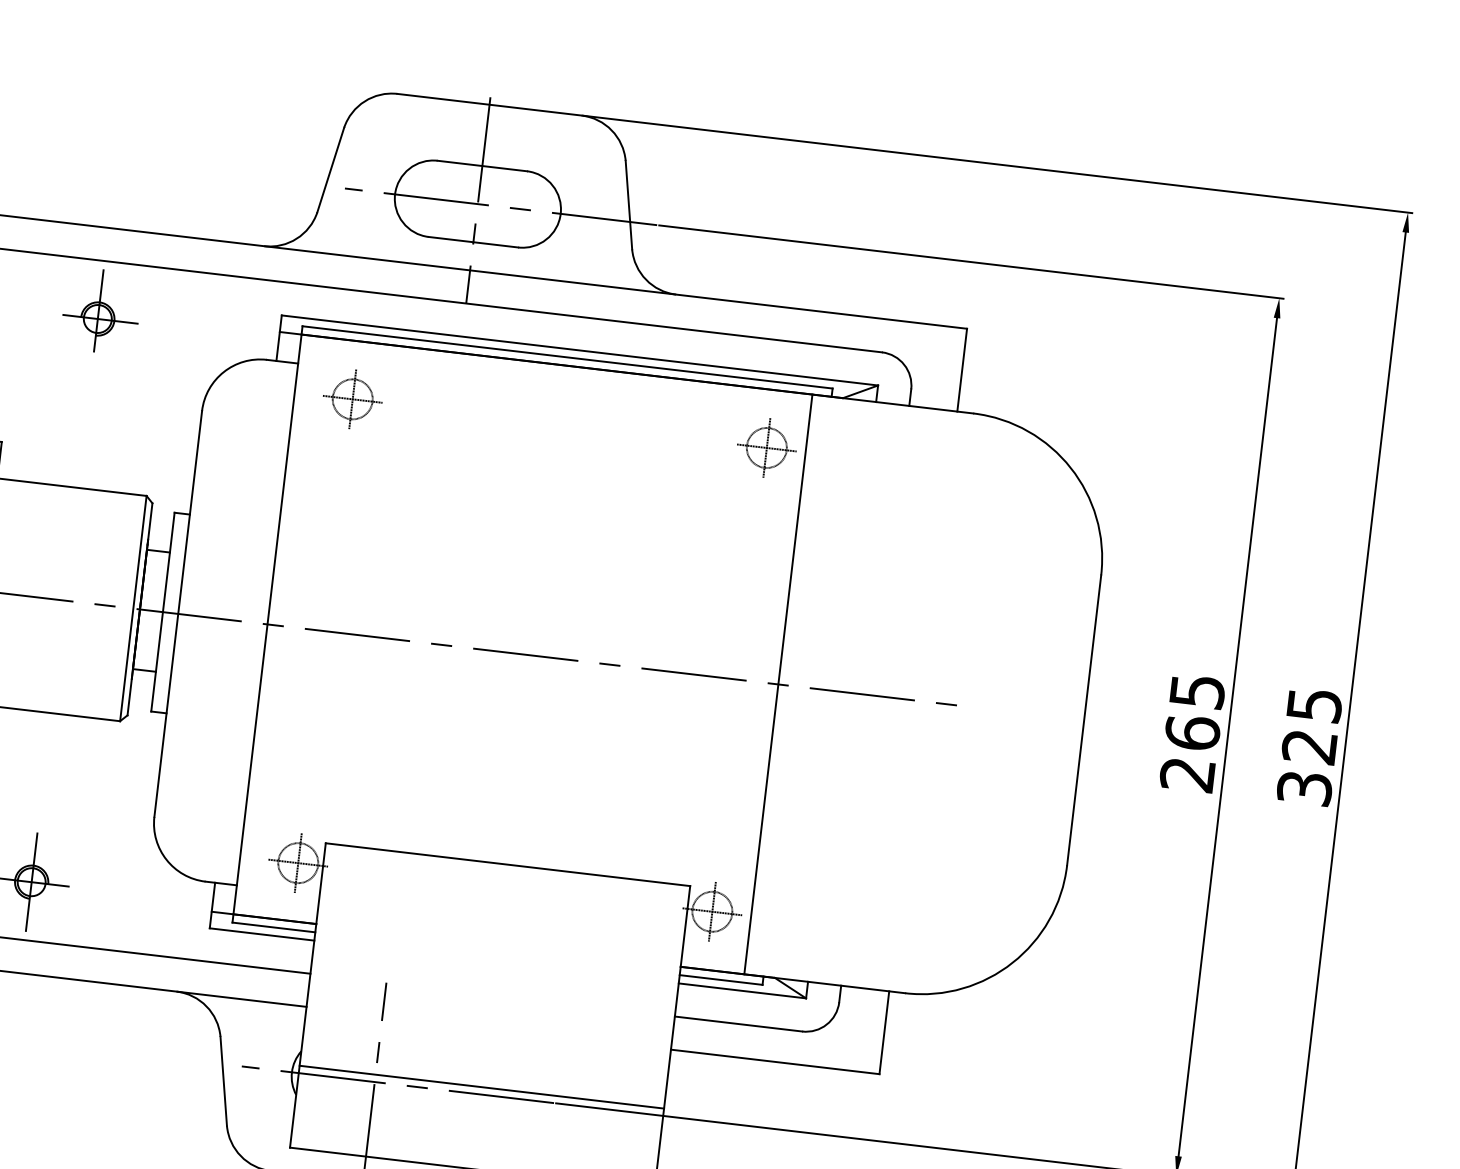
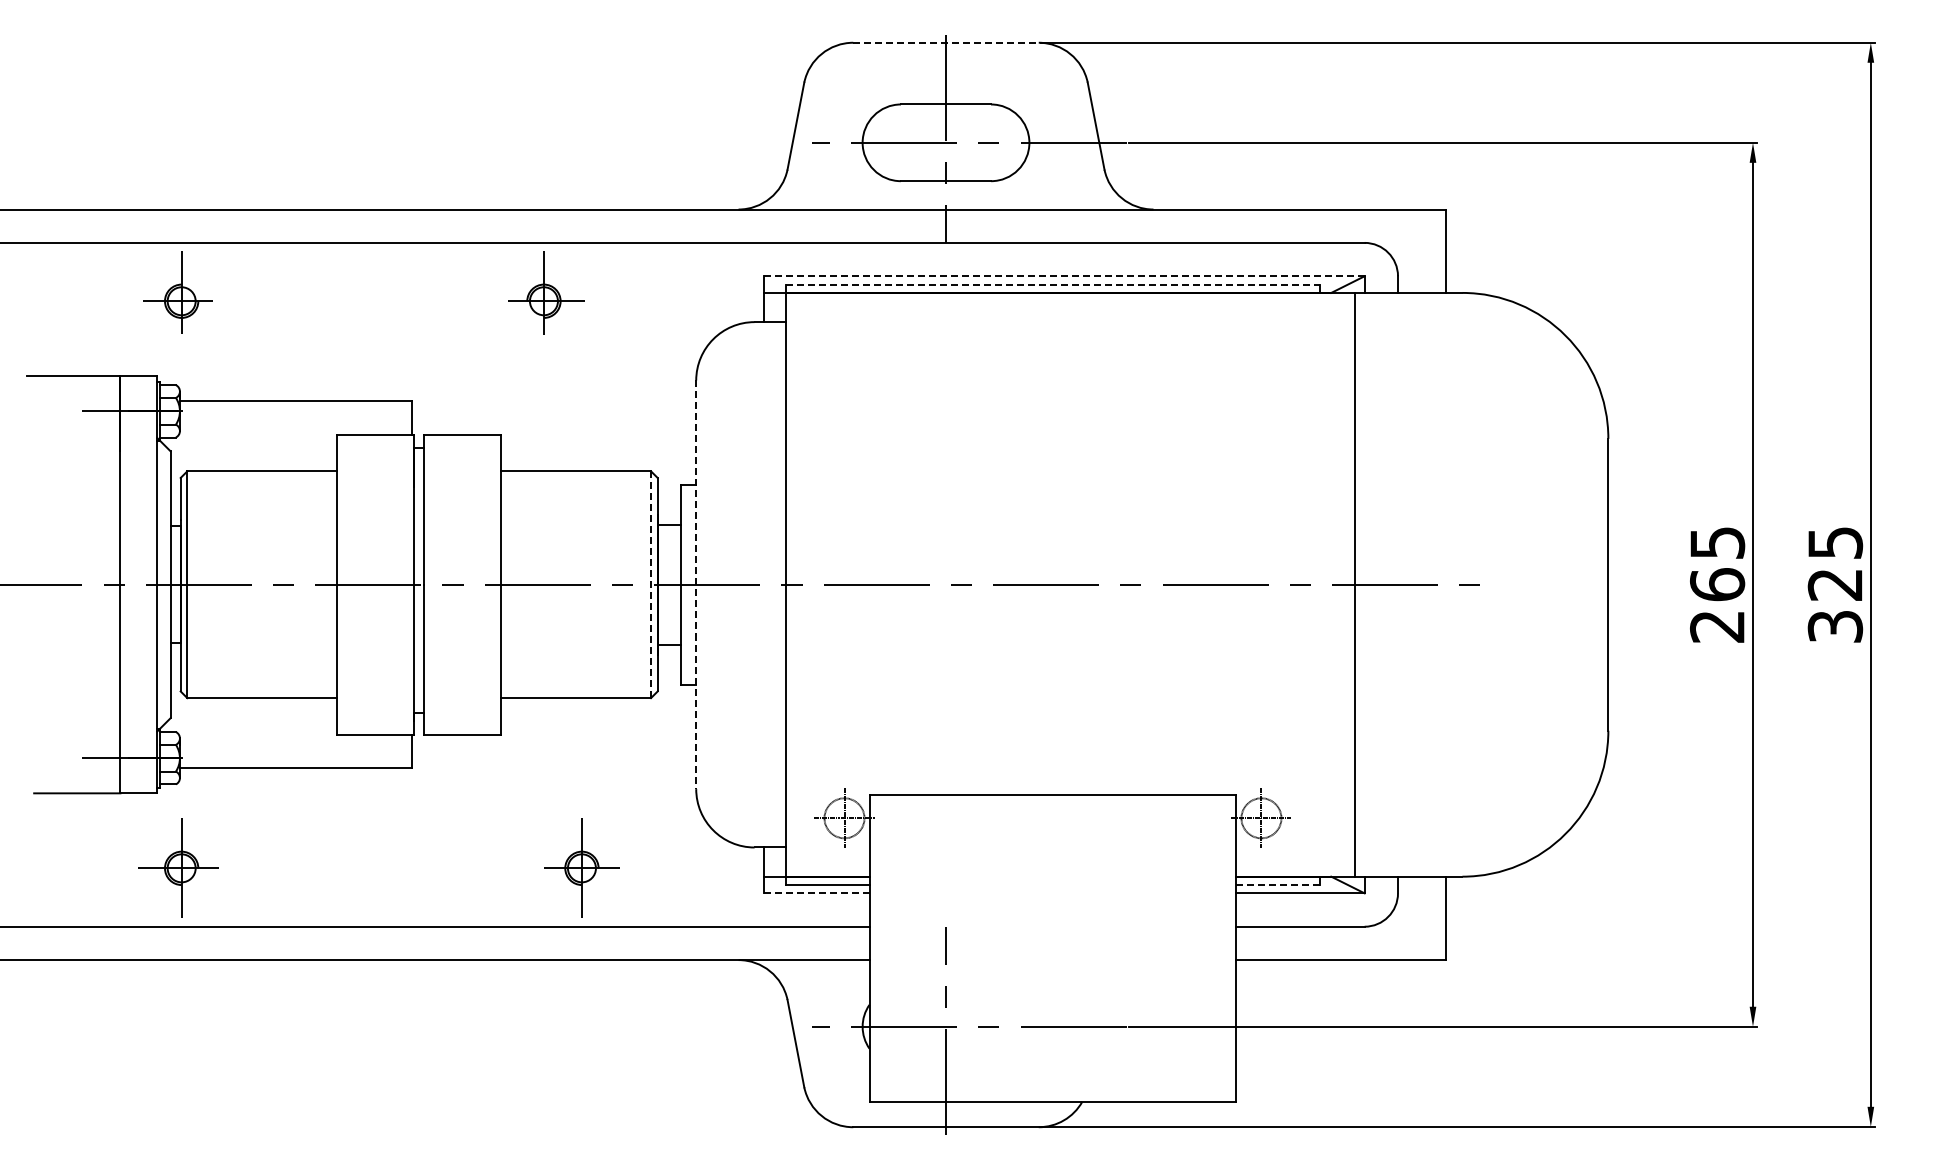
line: (490, 104) -> (946, 42), solid -> dashed
part: (101, 310) -> (546, 292), moved
line: (579, 350) -> (1064, 276), solid -> dashed
line: (567, 357) -> (1052, 284), solid -> dashed
part: (352, 398) -> (844, 350), removed
part: (766, 447) -> (1260, 350), removed
line: (133, 609) -> (651, 585), solid -> dashed
line: (178, 614) -> (696, 585), solid -> dashed
line: (778, 684) -> (1355, 584), moved
line: (261, 934) -> (816, 893), solid -> dashed
line: (721, 980) -> (1278, 885), solid -> dashed
line: (481, 1087) -> (1052, 1019), removed

